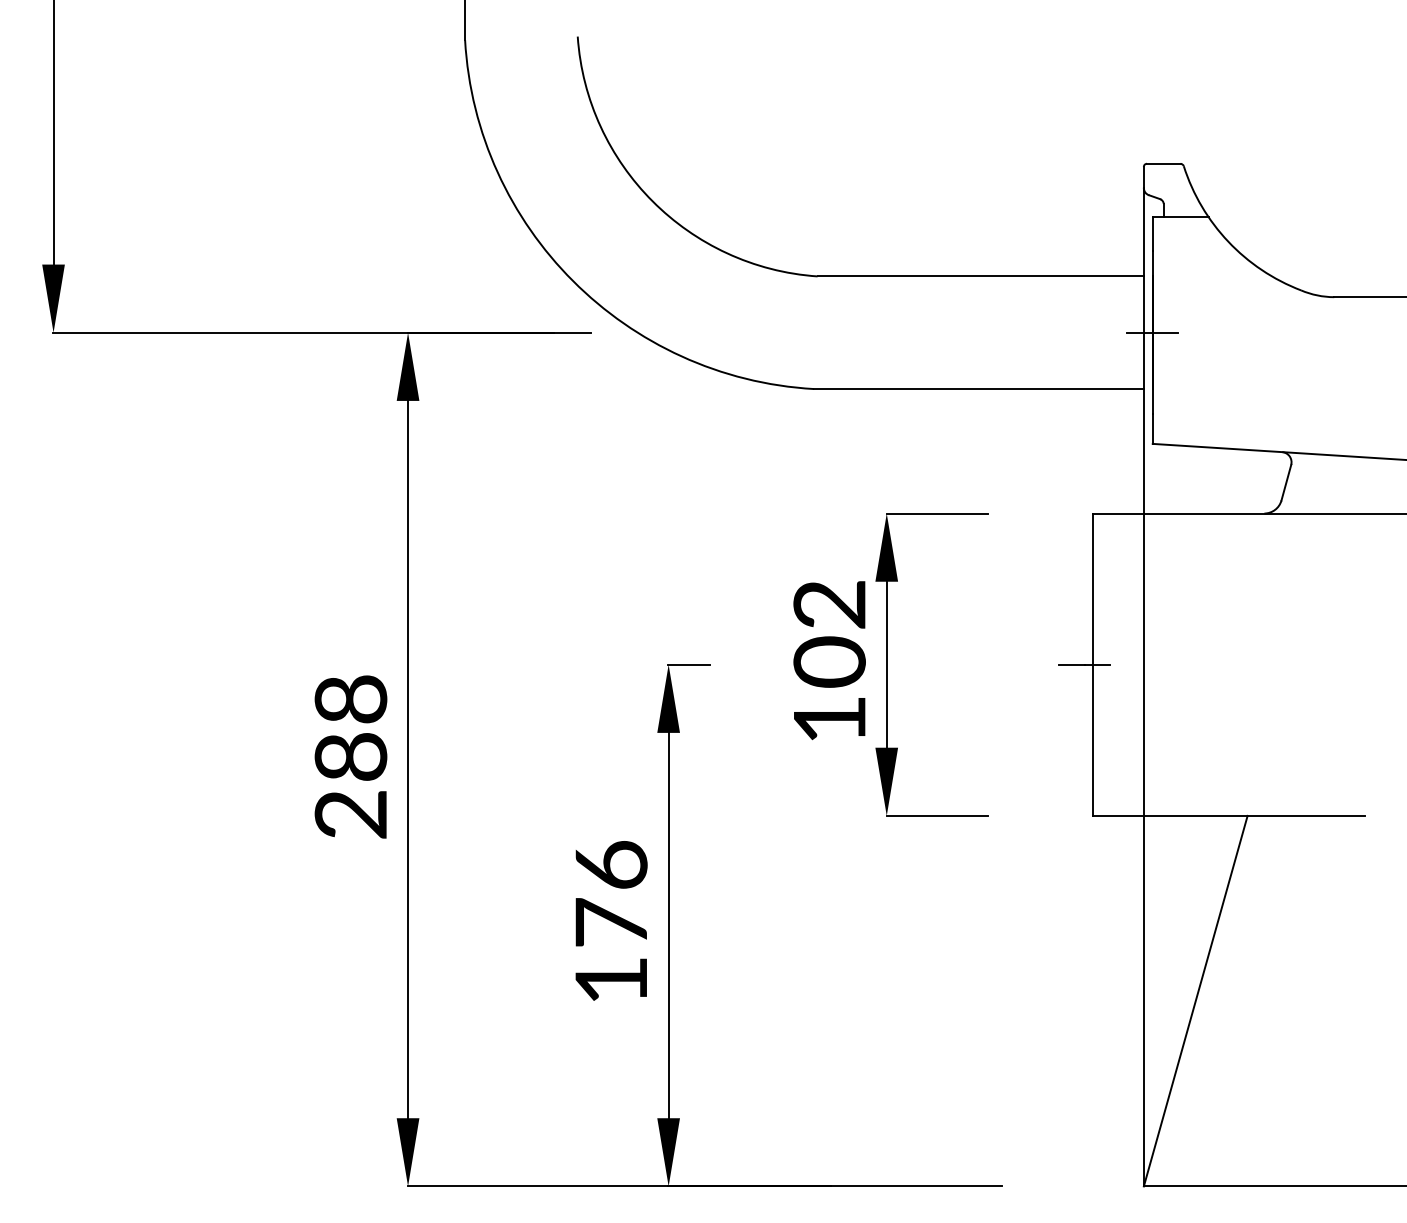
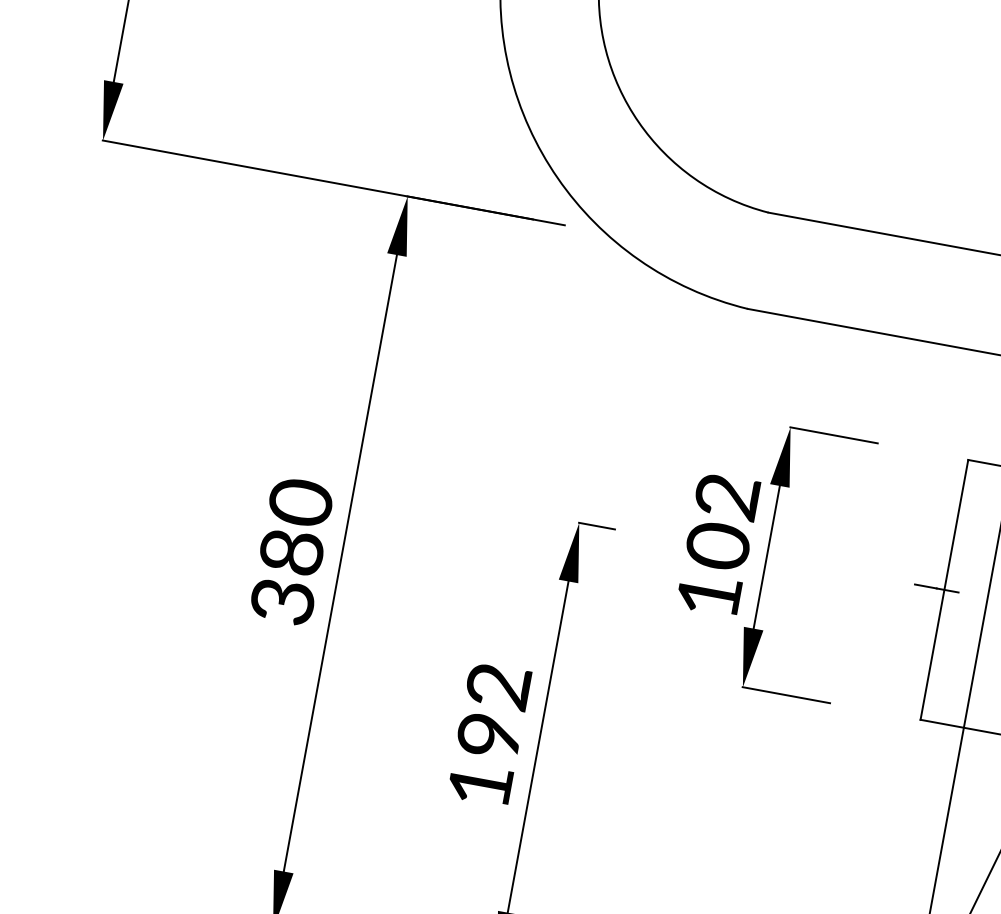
text: (351, 755) -> (292, 550), 288 -> 380
text: (611, 893) -> (494, 710), 176 -> 192

